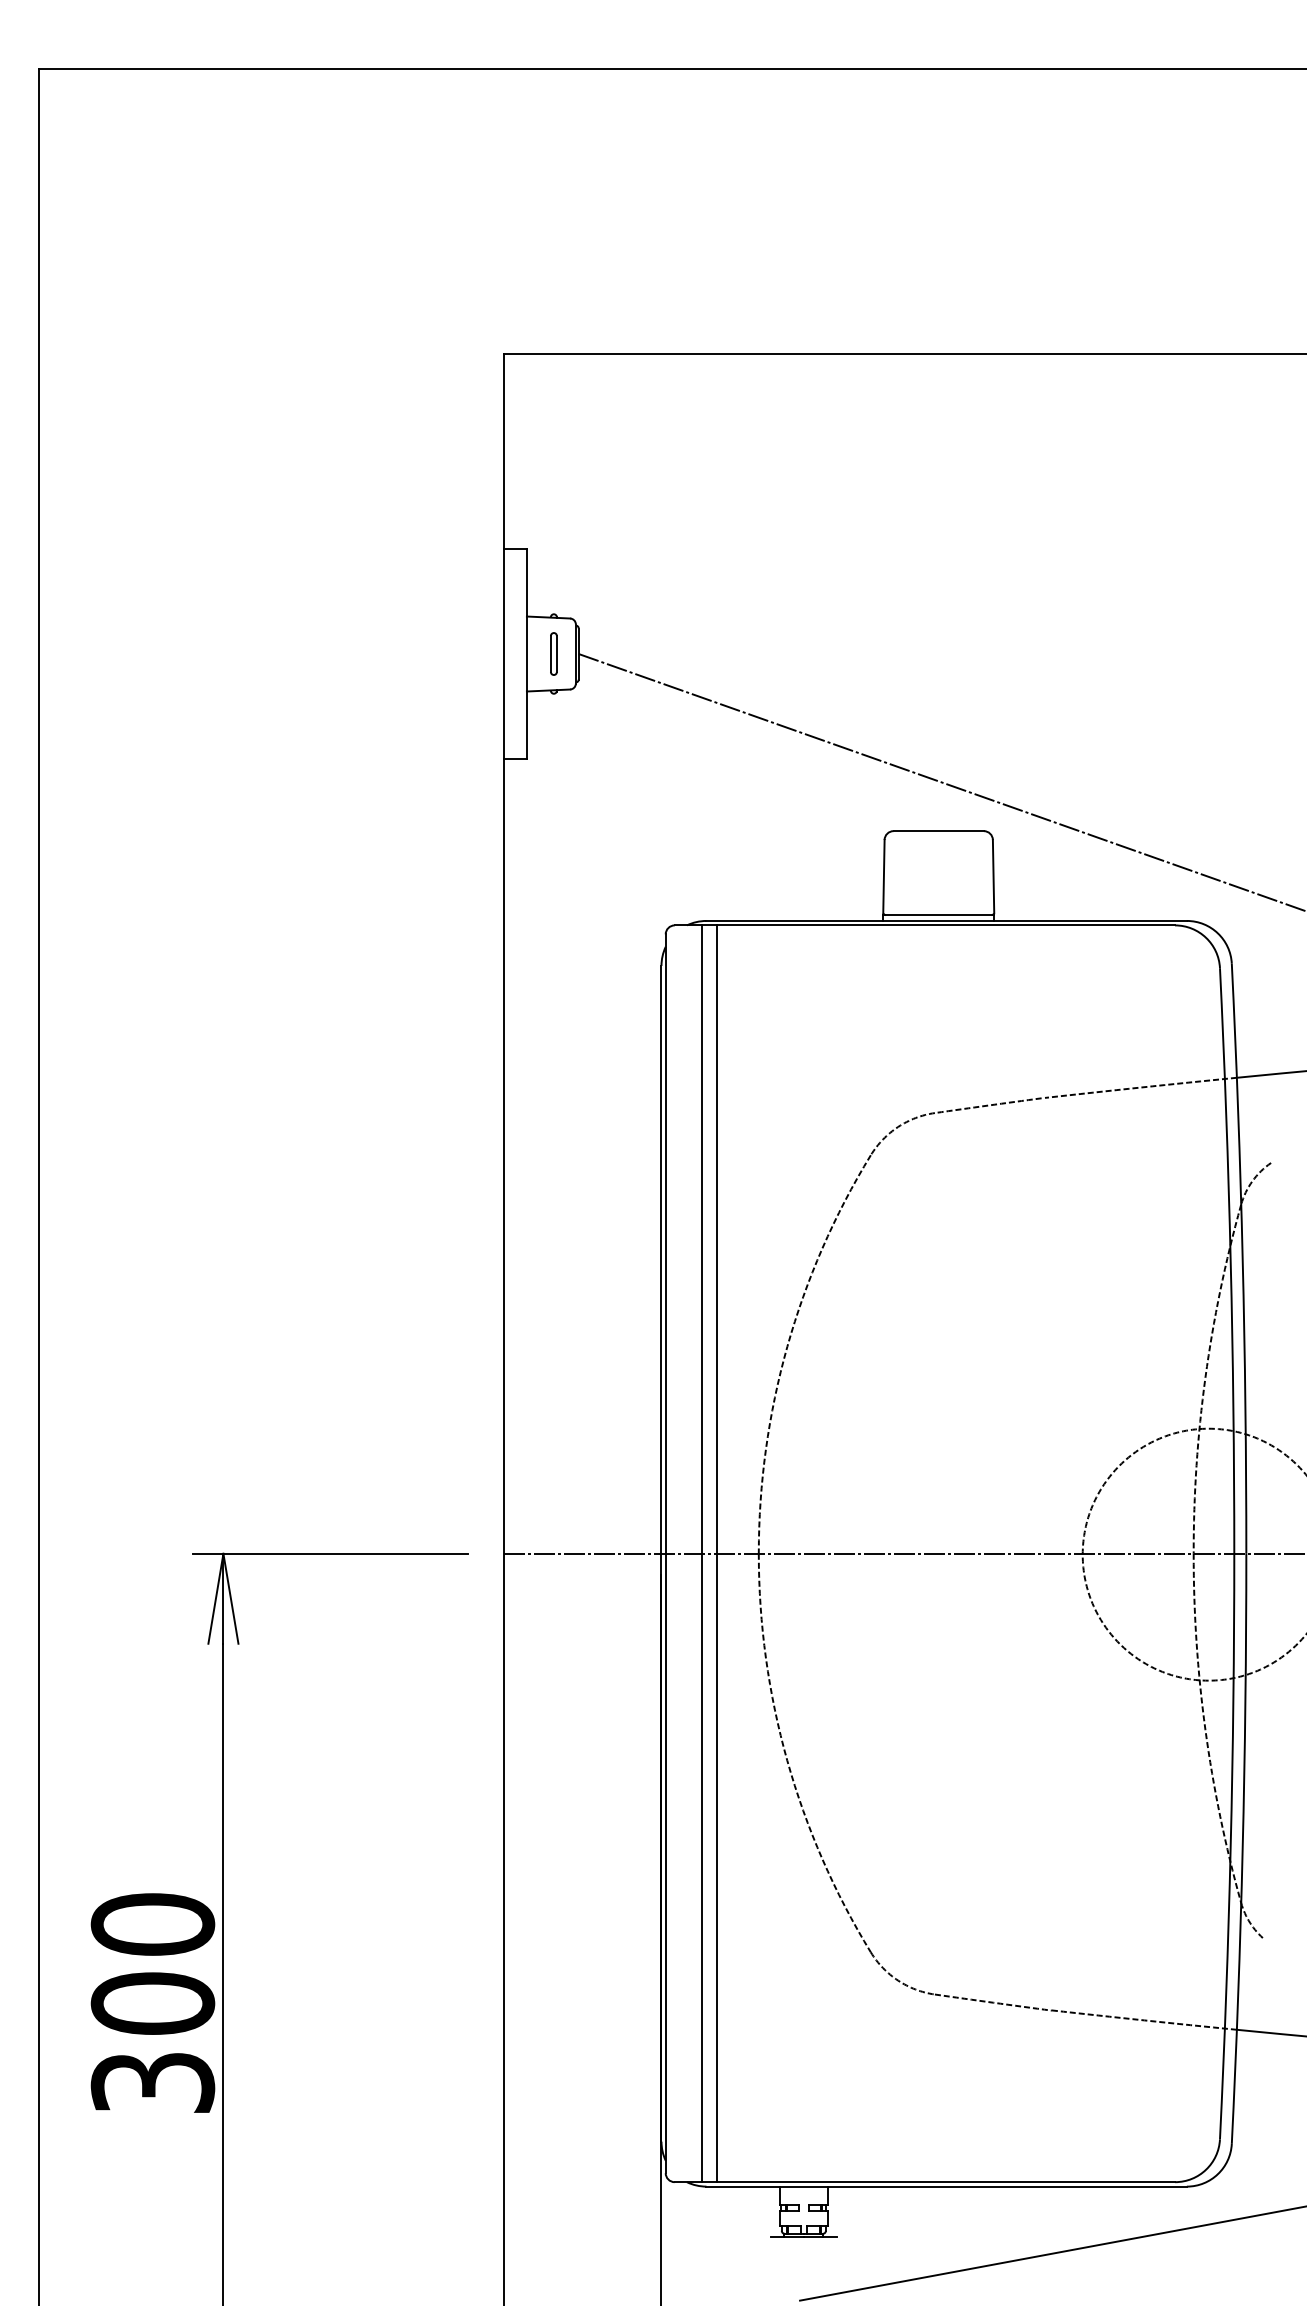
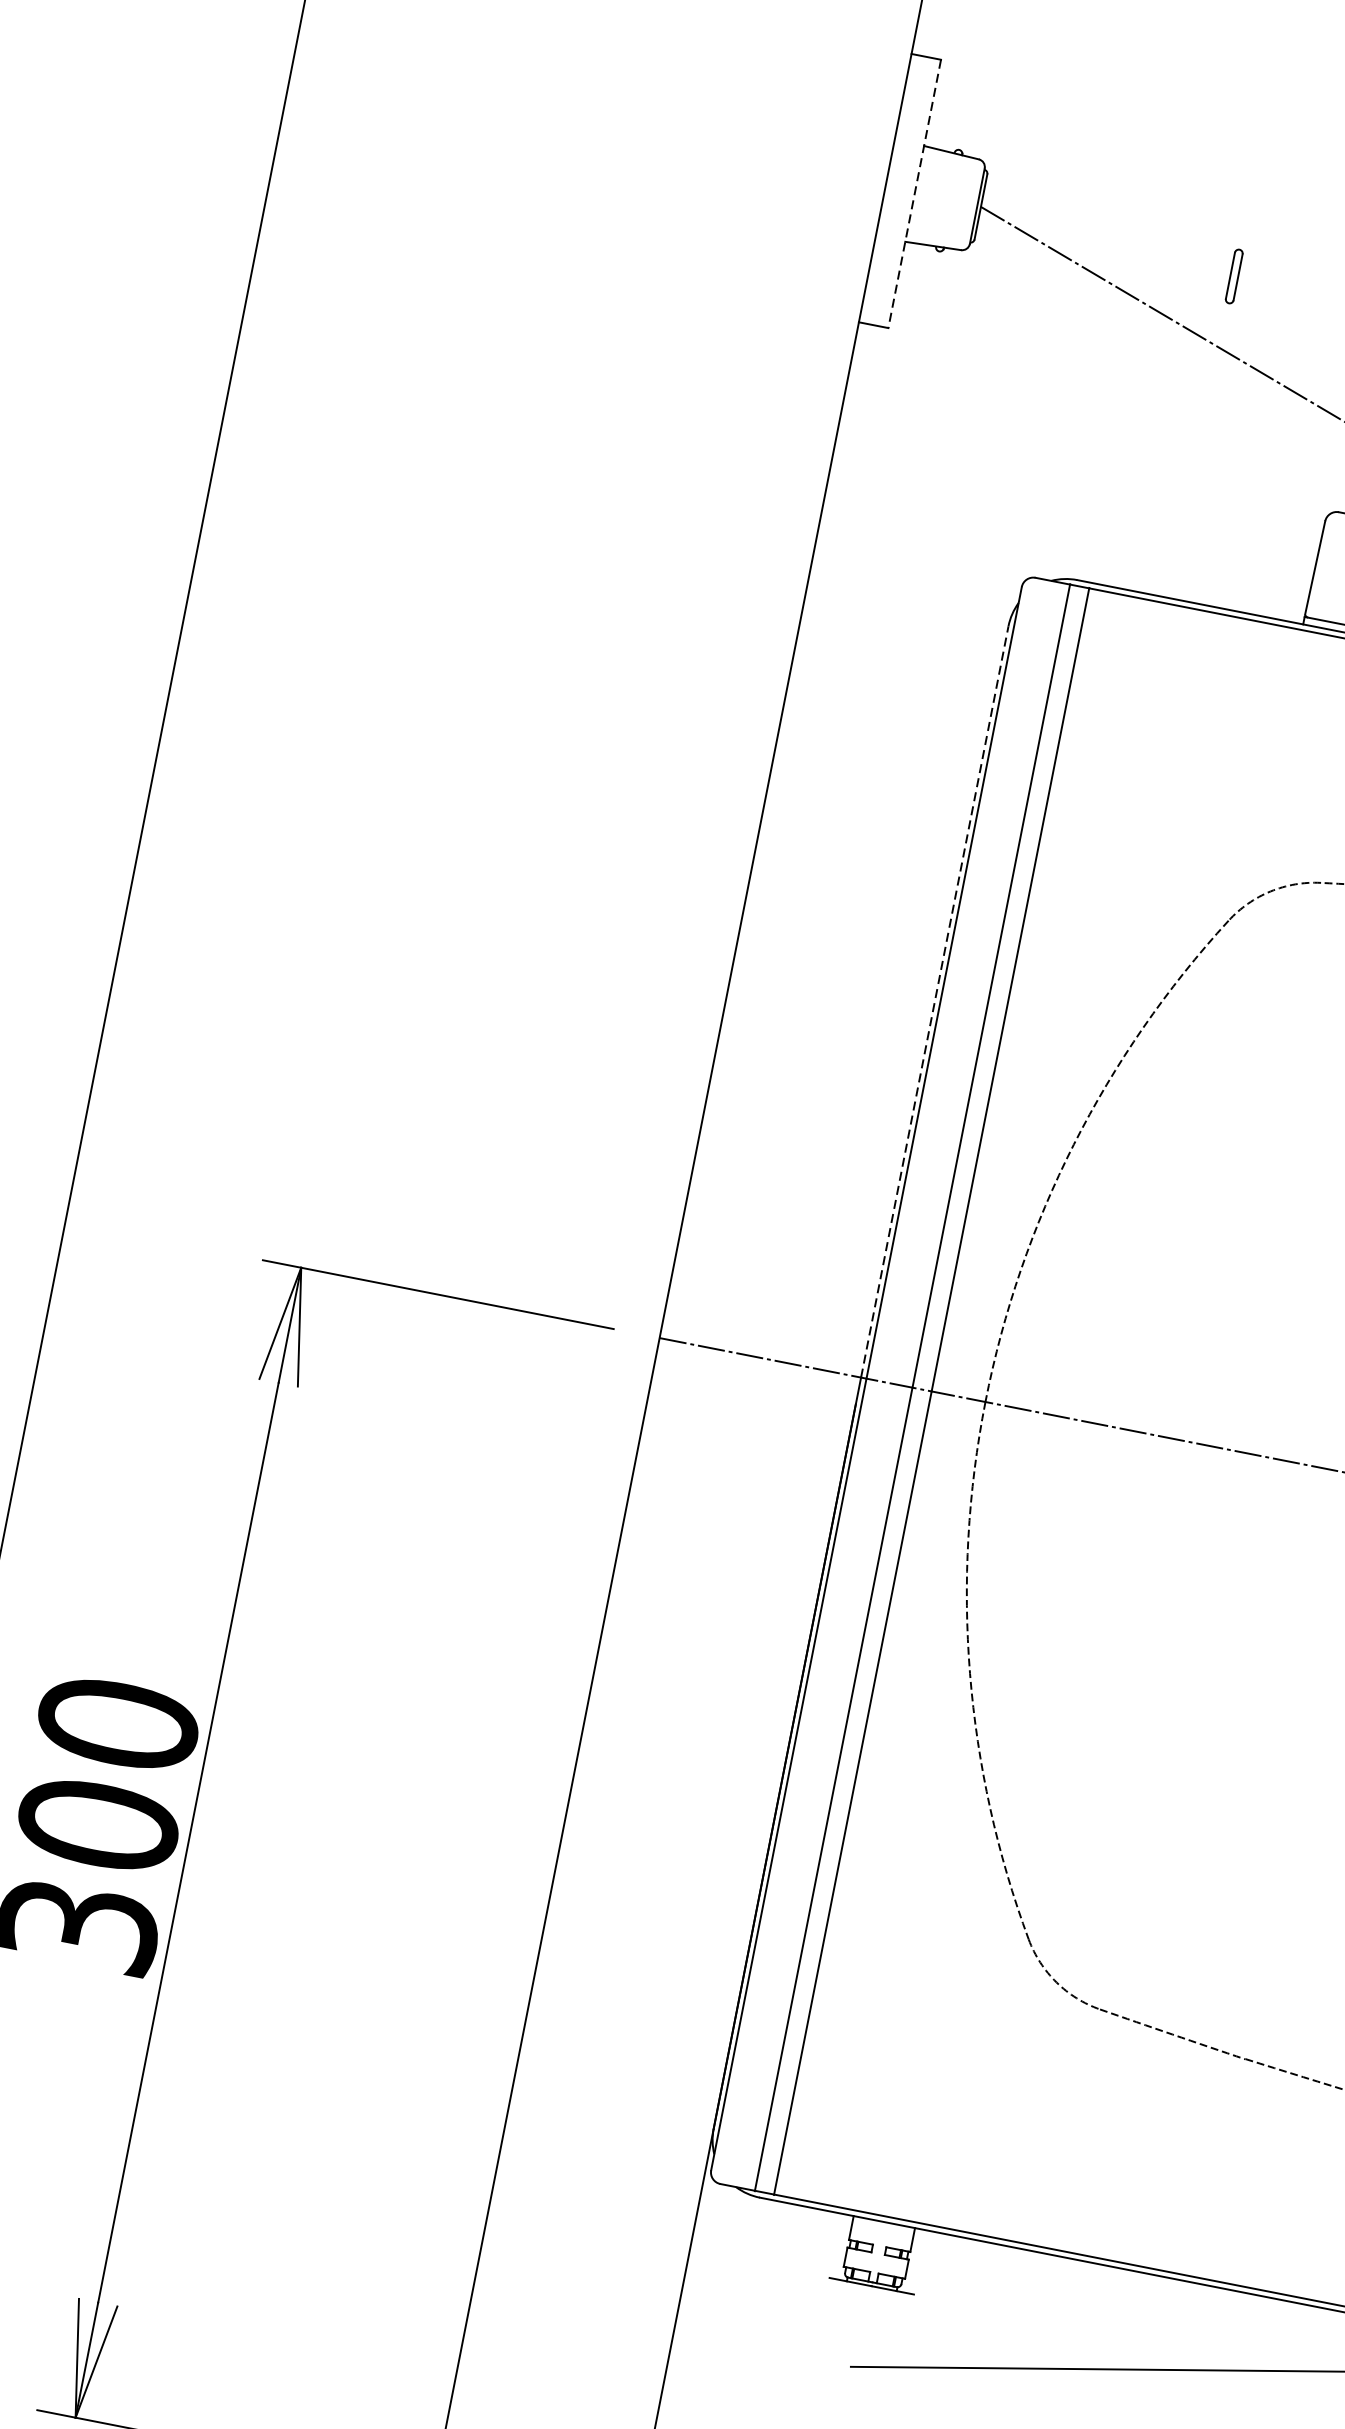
part: (553, 653) -> (1233, 275), moved
line: (526, 654) -> (914, 194), solid -> dashed
line: (661, 1259) -> (934, 1001), solid -> dashed

